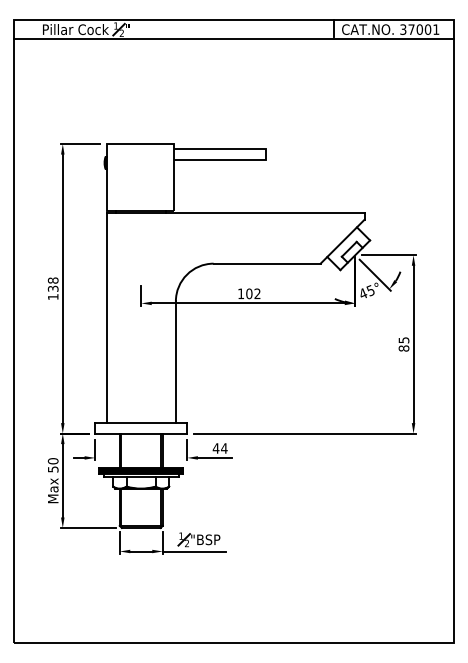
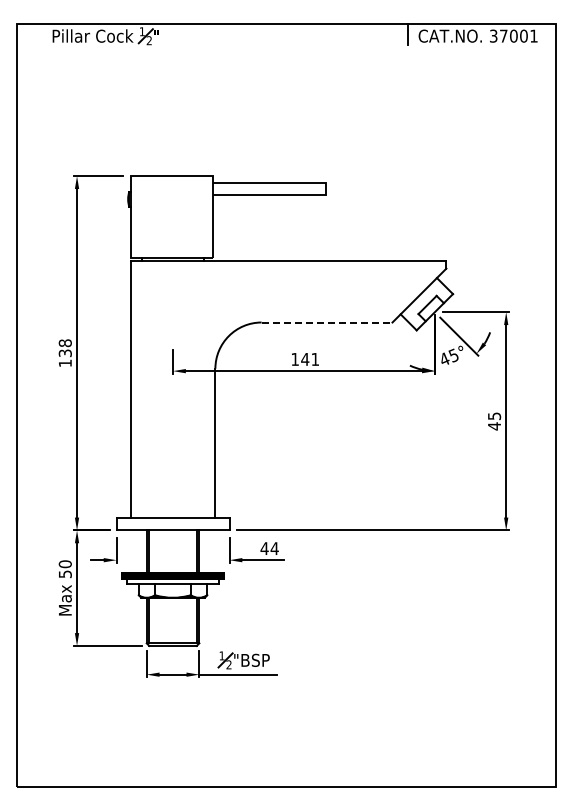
line: (234, 38) -> (286, 47), removed
line: (267, 263) -> (327, 322), solid -> dashed
text: (252, 293) -> (309, 358), 102 -> 141
text: (403, 348) -> (494, 426), 85 -> 45

